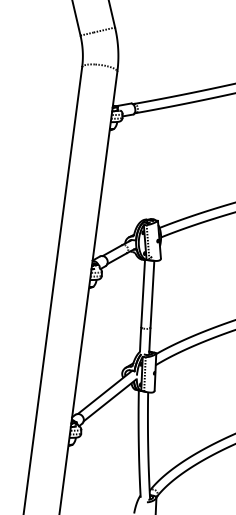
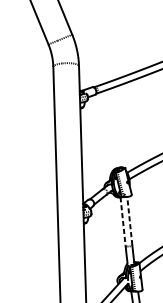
line: (143, 293) -> (123, 221), solid -> dashed
line: (152, 293) -> (129, 220), solid -> dashed

